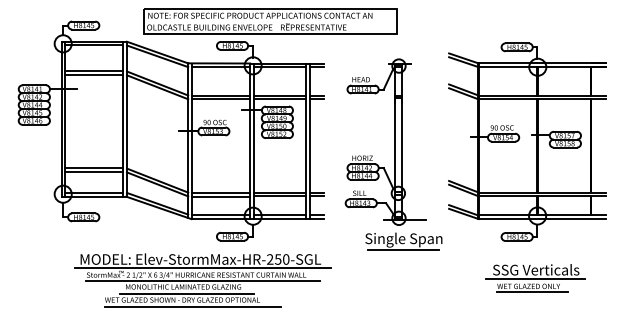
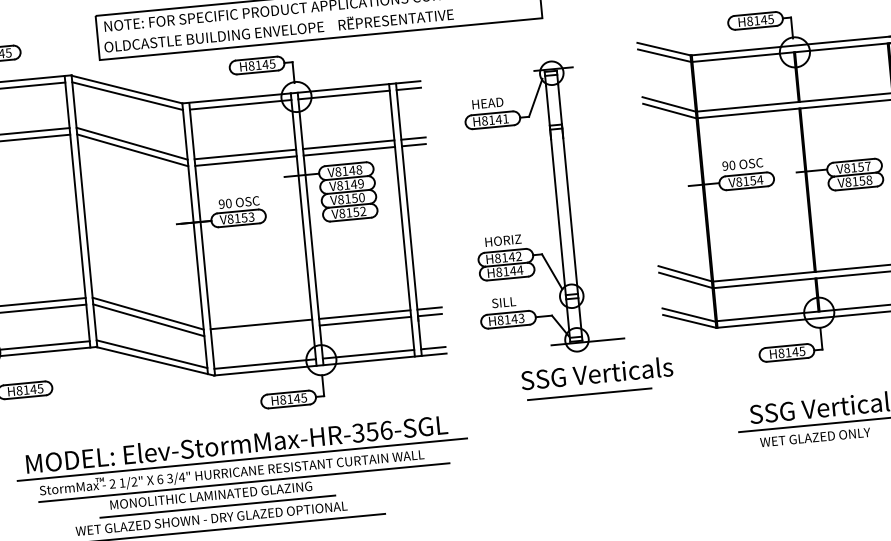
line: (221, 196) -> (262, 330), removed
text: (412, 239) -> (604, 374), Single Span -> SSG Verticals
text: (278, 259) -> (372, 431), Elev-StormMax-HR-250-SGL -> Elev-StormMax-HR-356-SGL
line: (532, 291) -> (822, 445), removed

